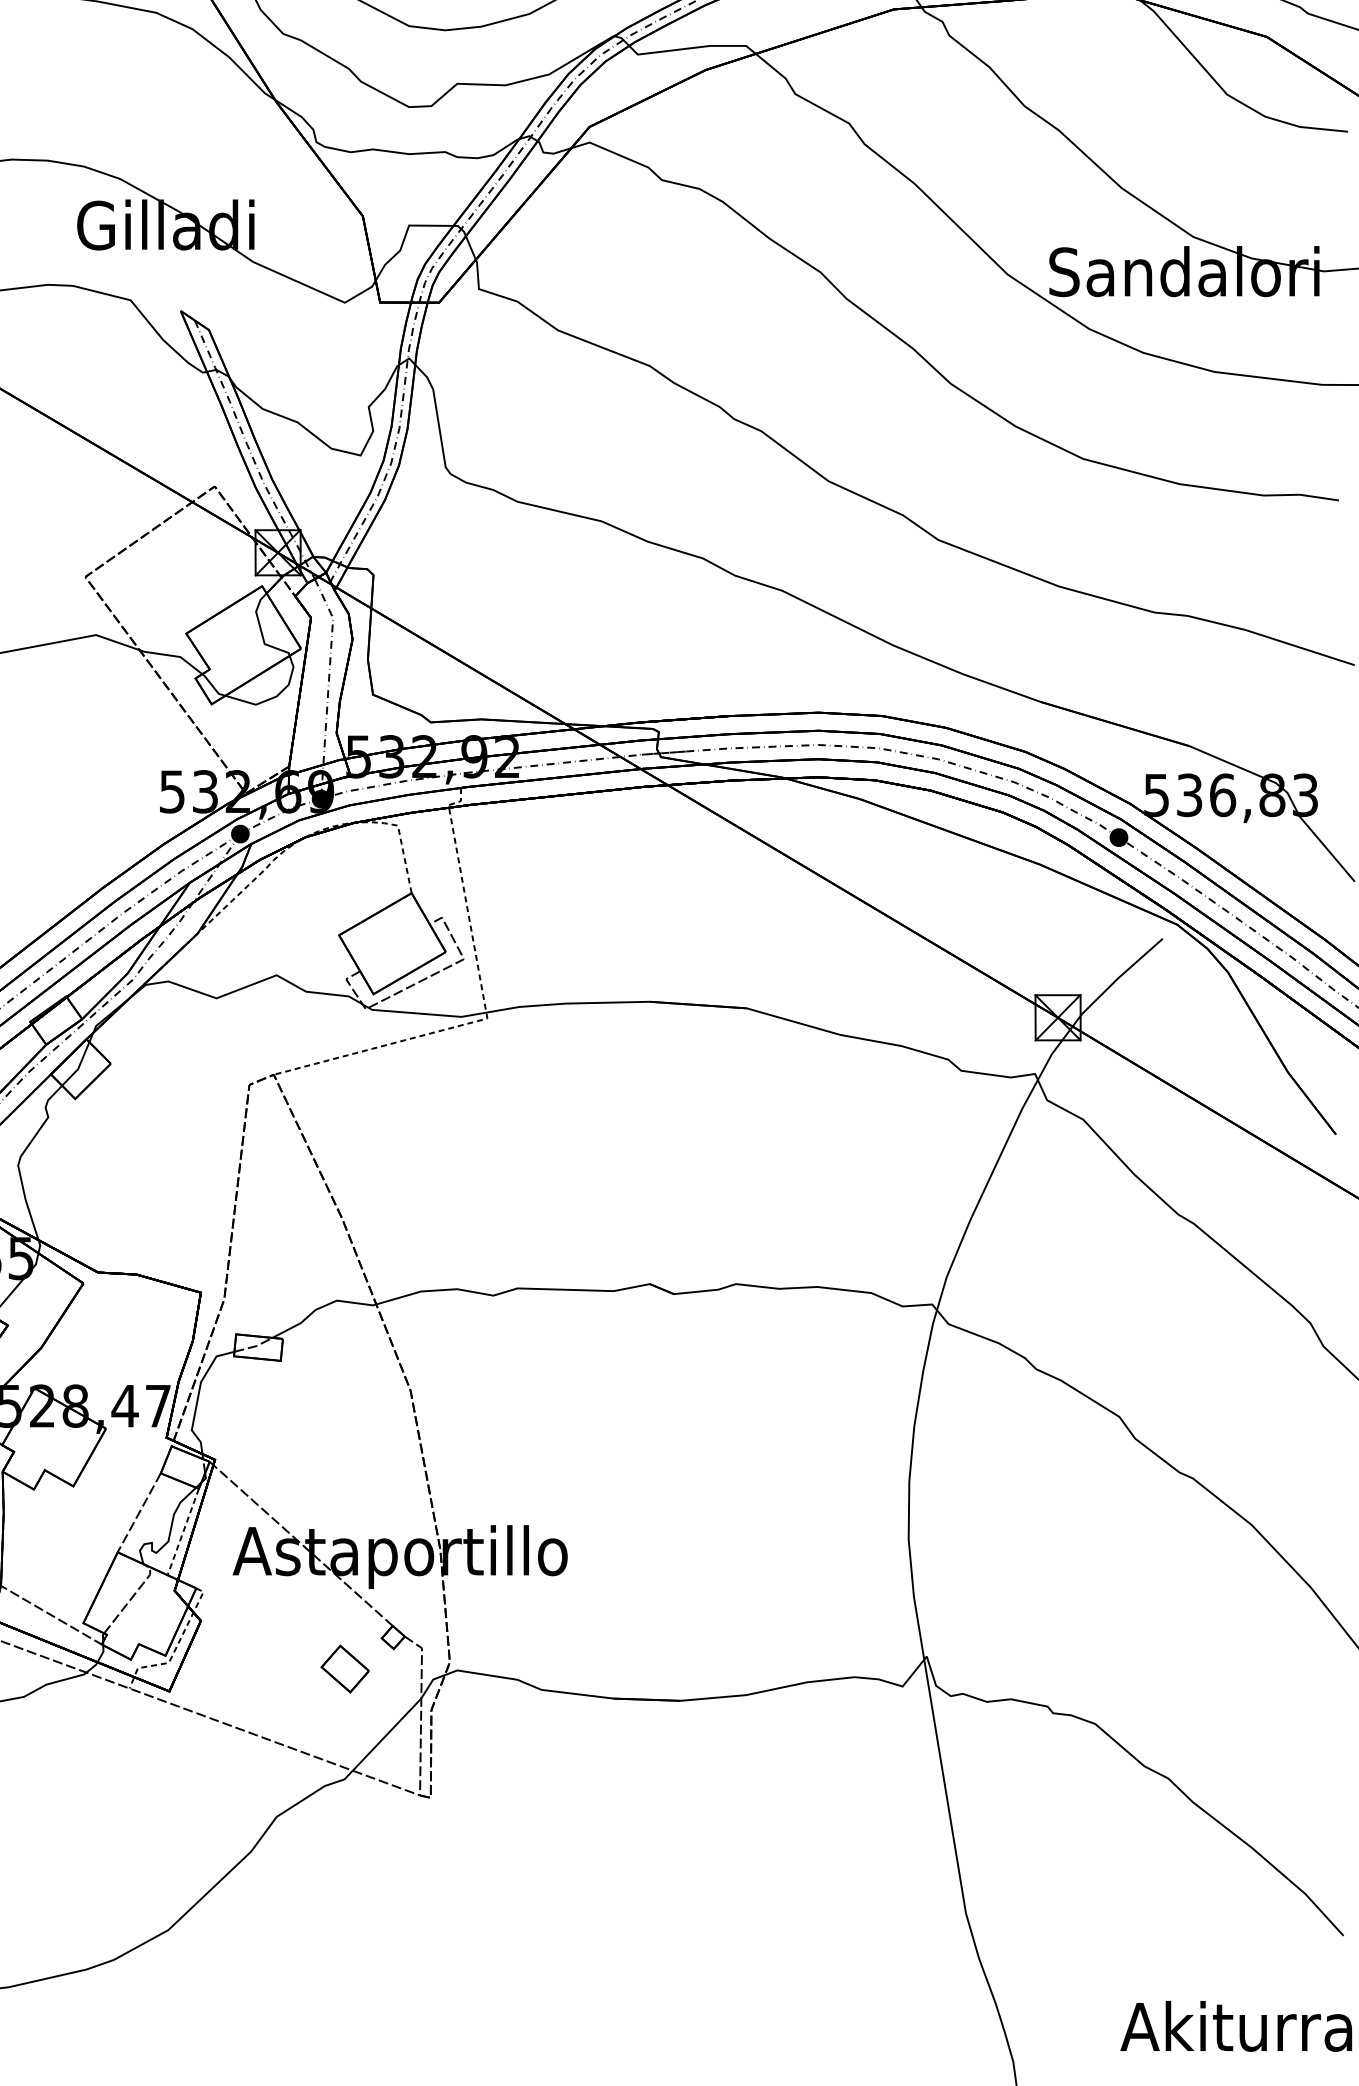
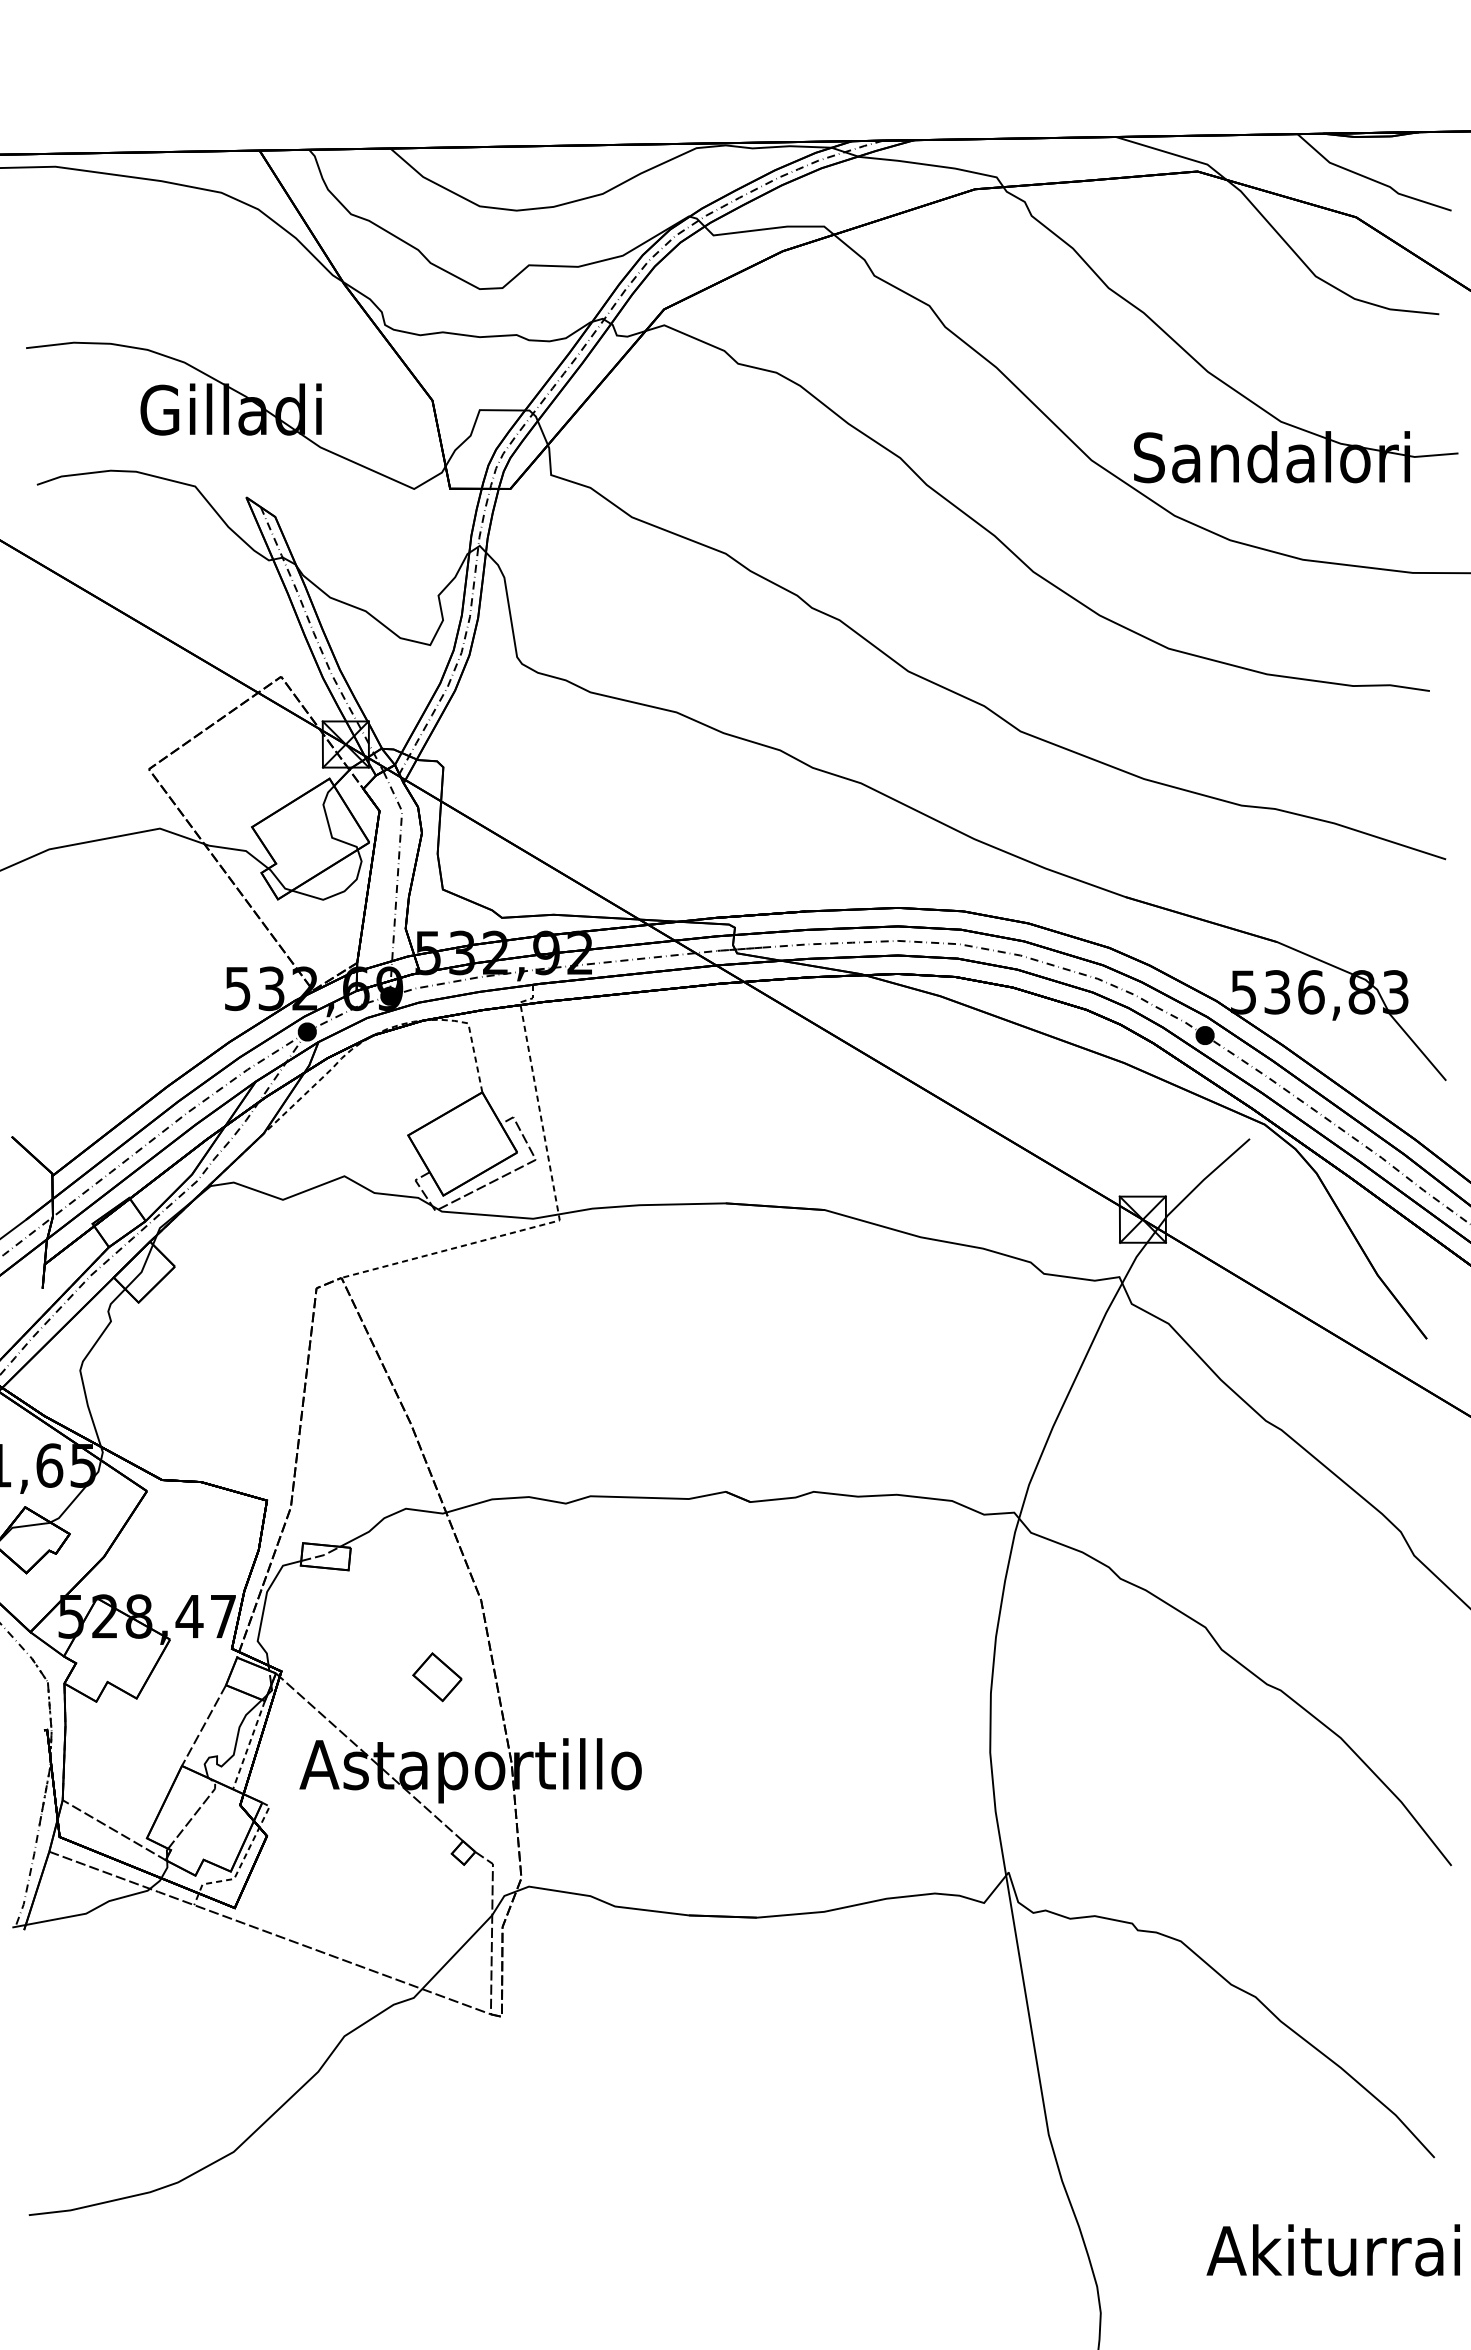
part: (345, 1669) -> (437, 1677), moved

